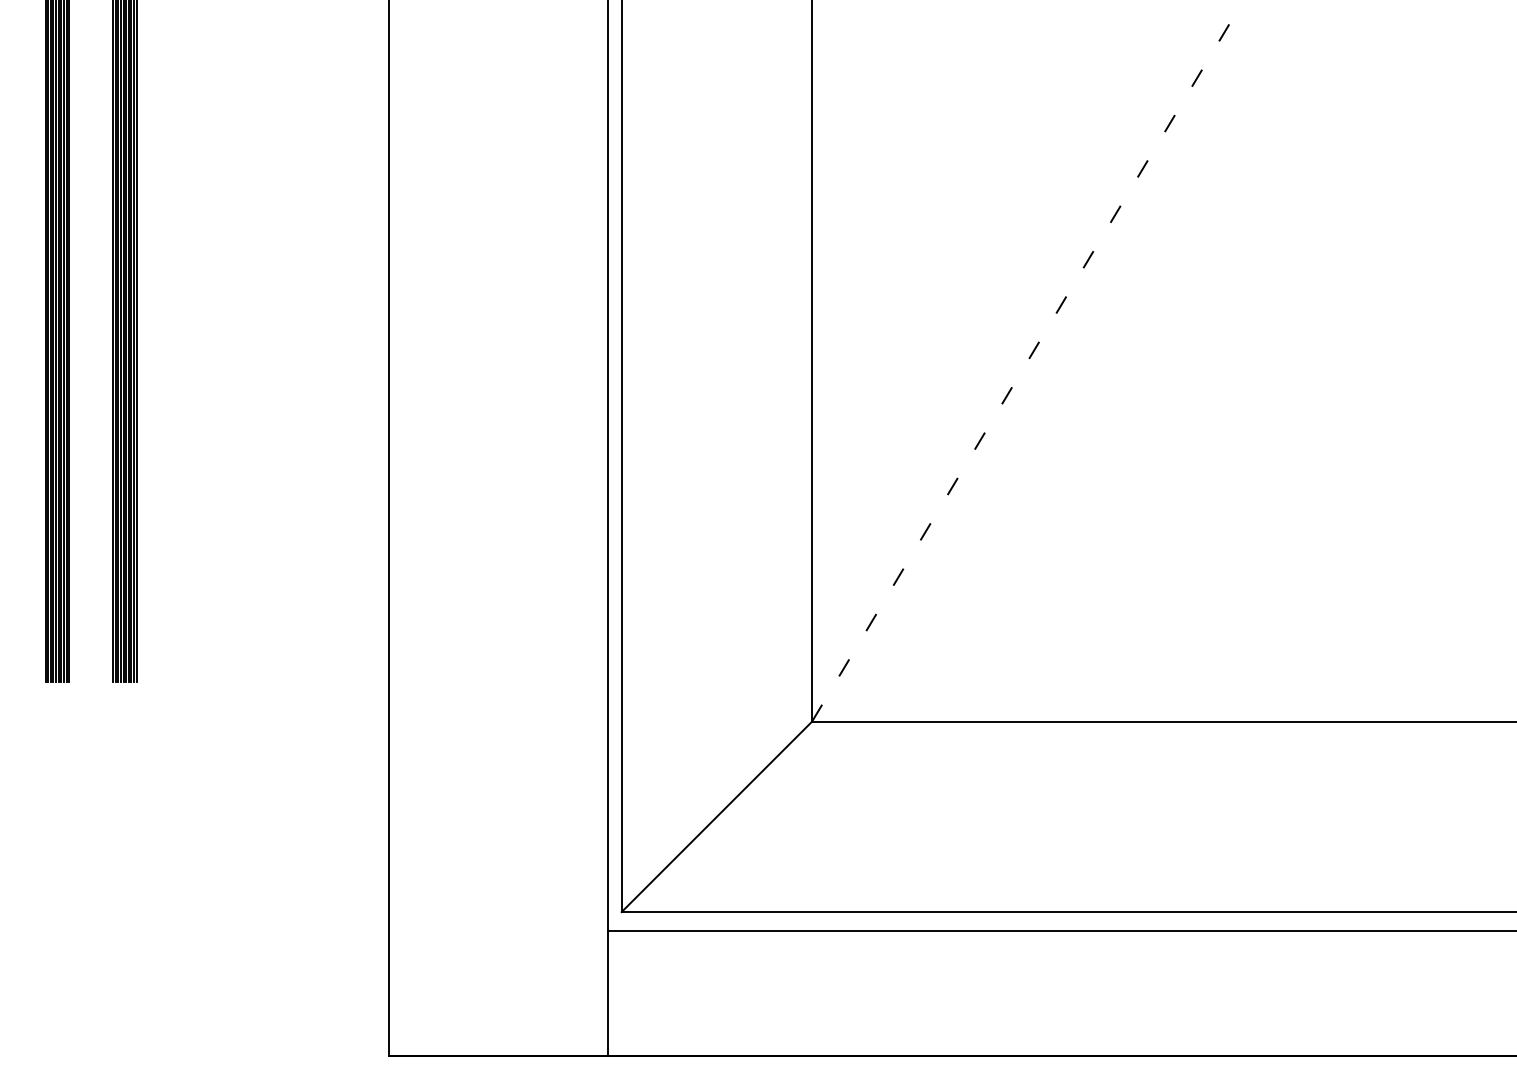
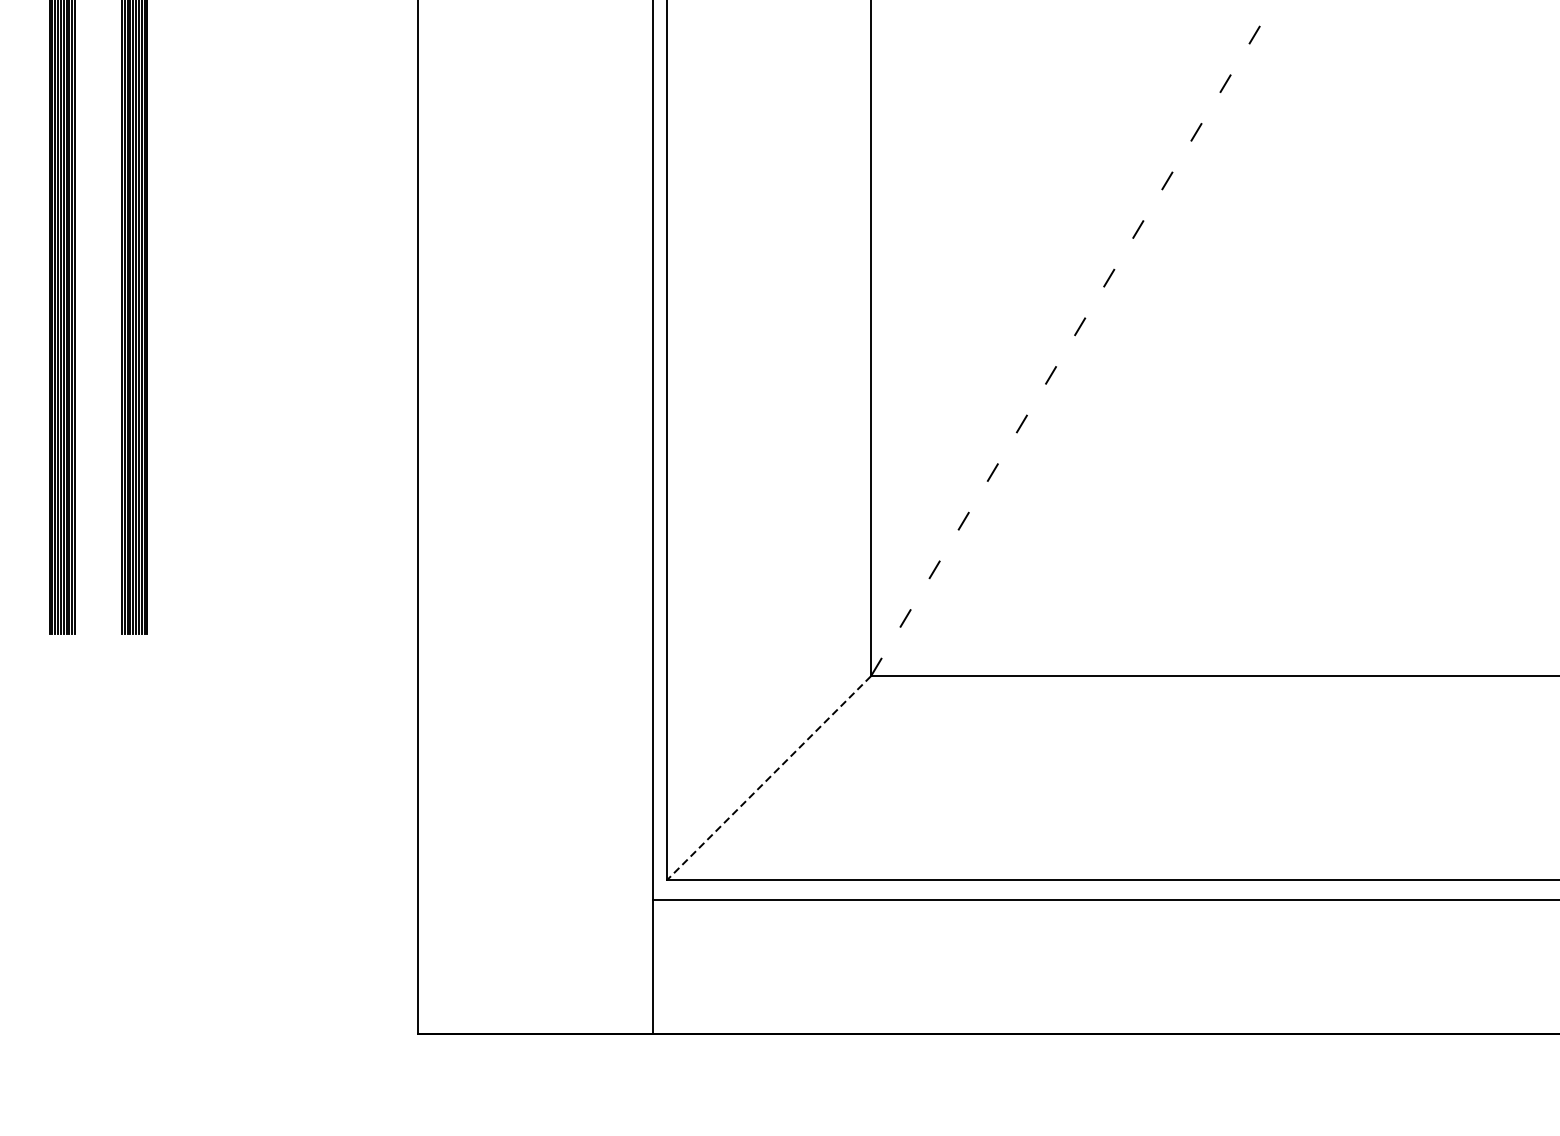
line: (716, 816) -> (768, 777), solid -> dashed

